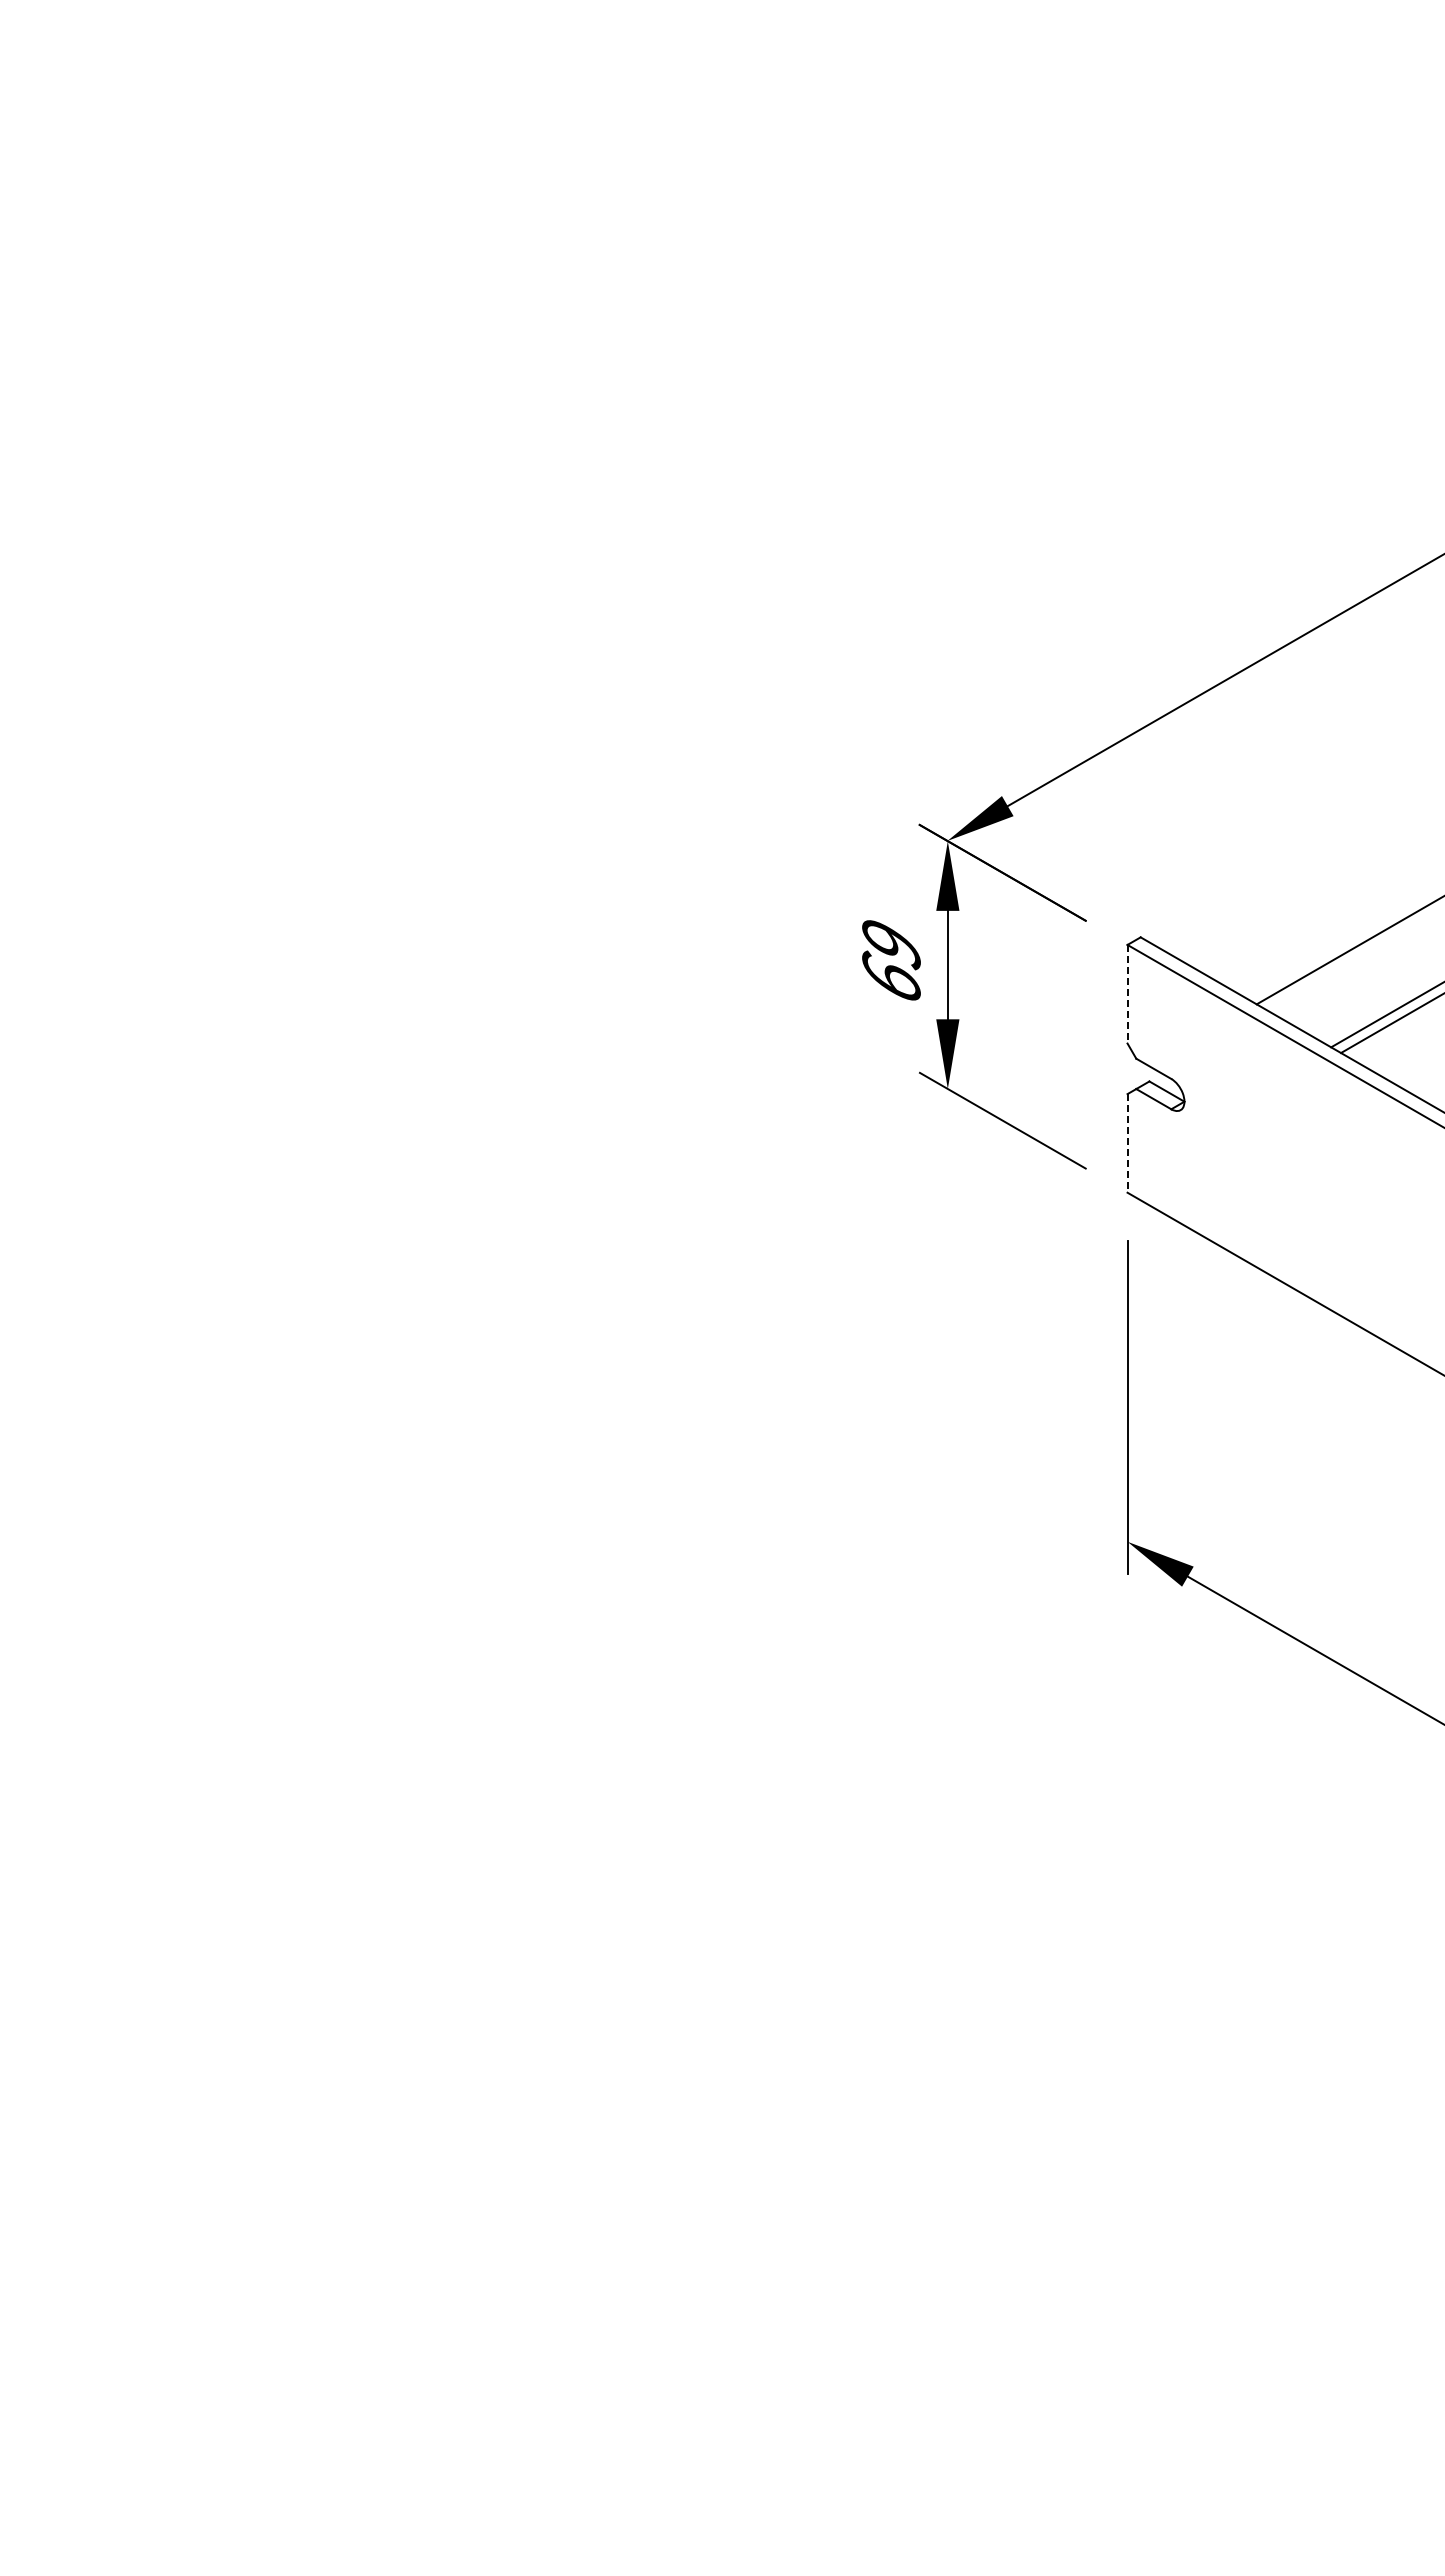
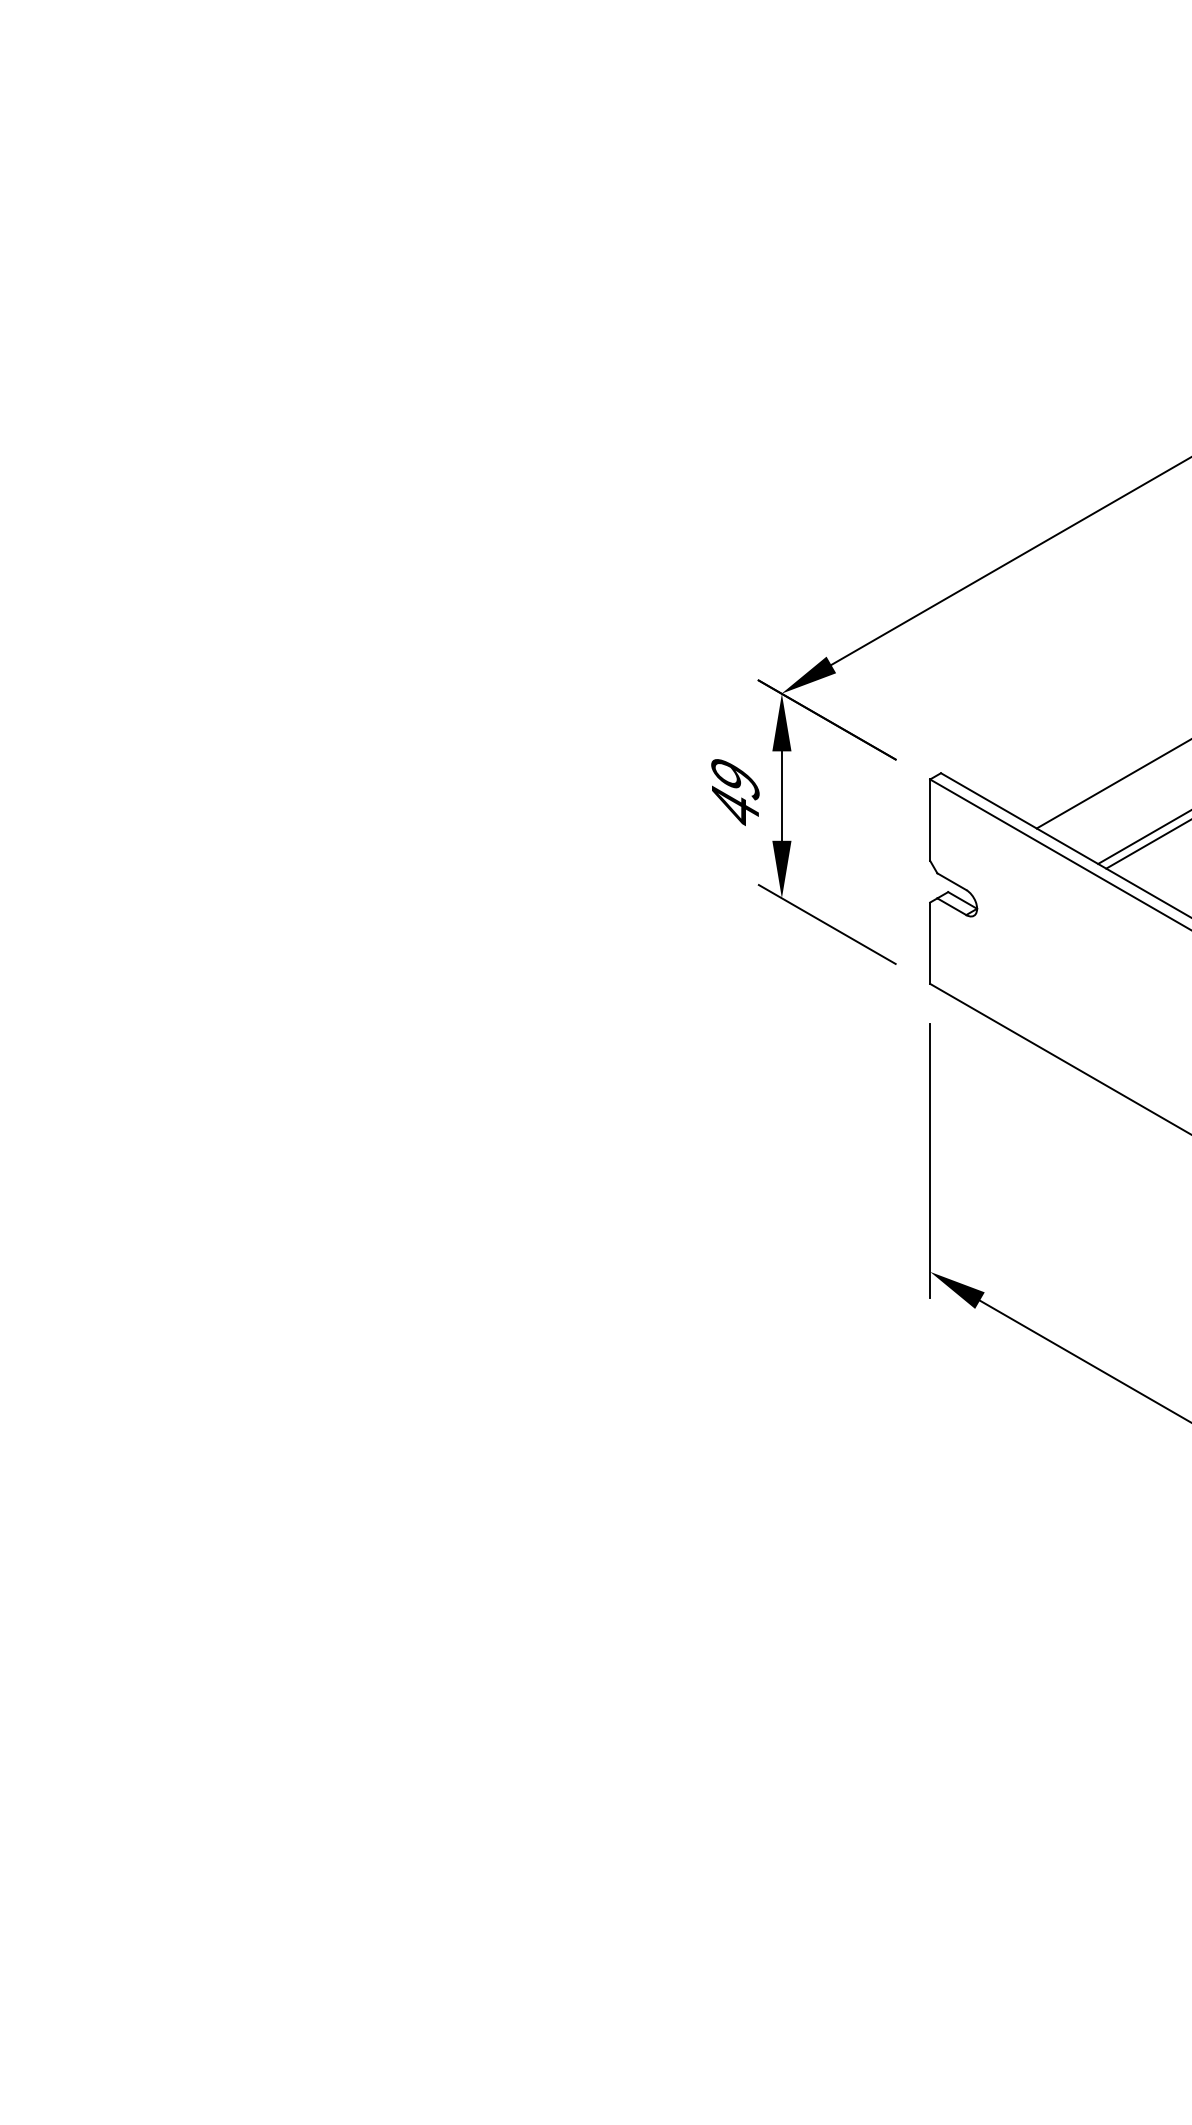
text: (891, 975) -> (735, 804), 69 -> 49
line: (1127, 994) -> (930, 820), dashed -> solid
line: (1127, 1143) -> (930, 943), dashed -> solid

